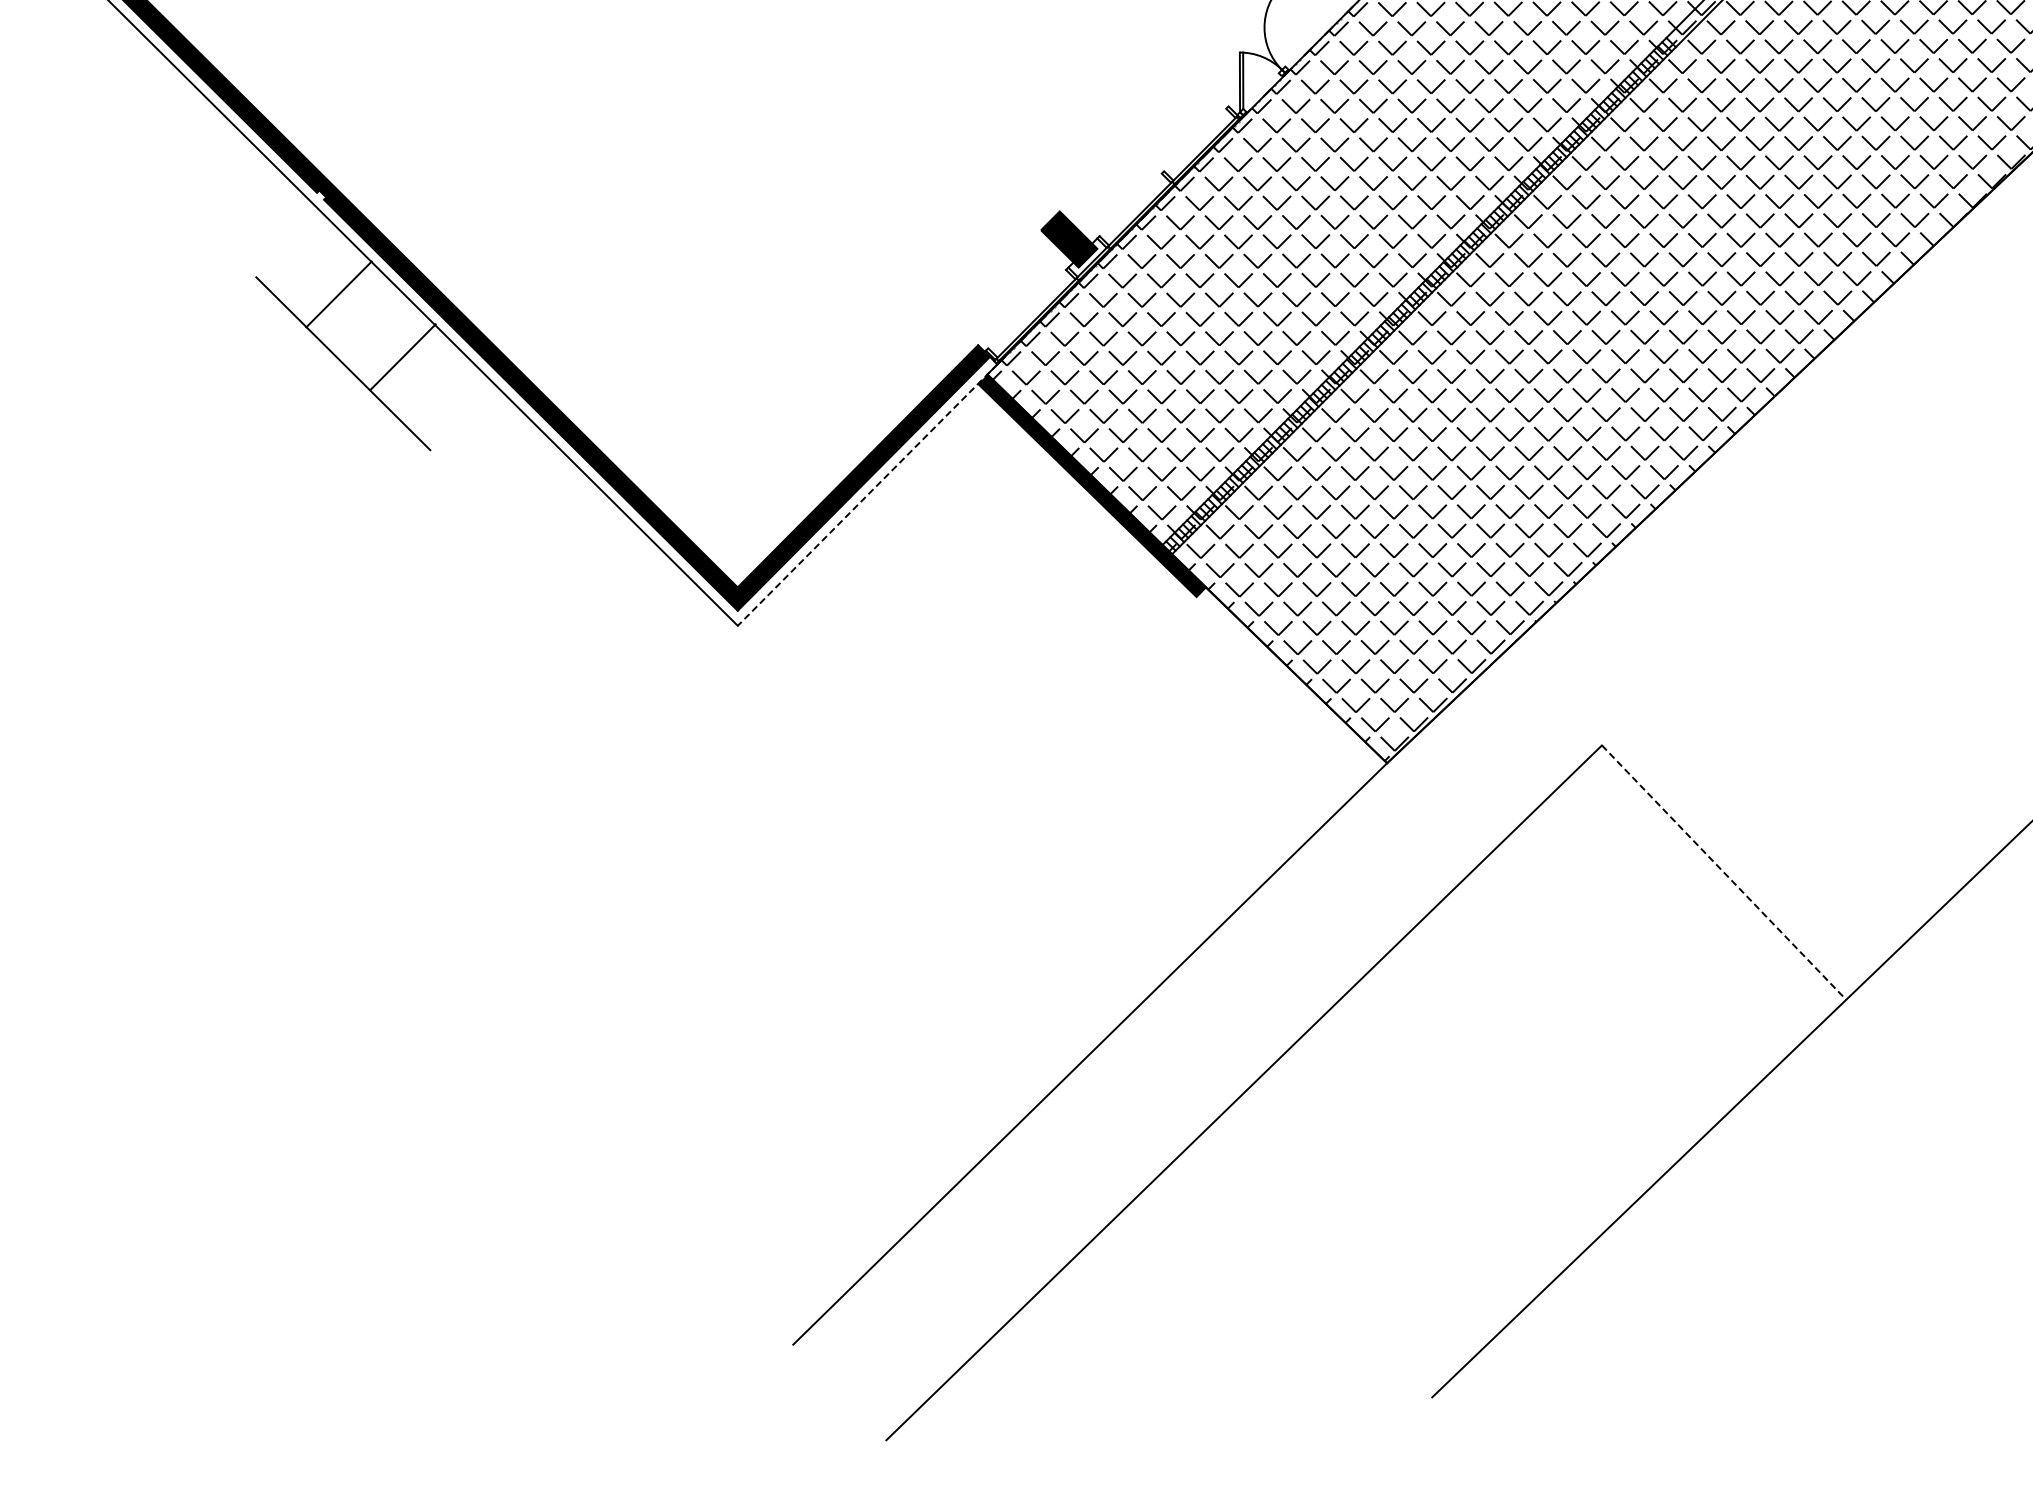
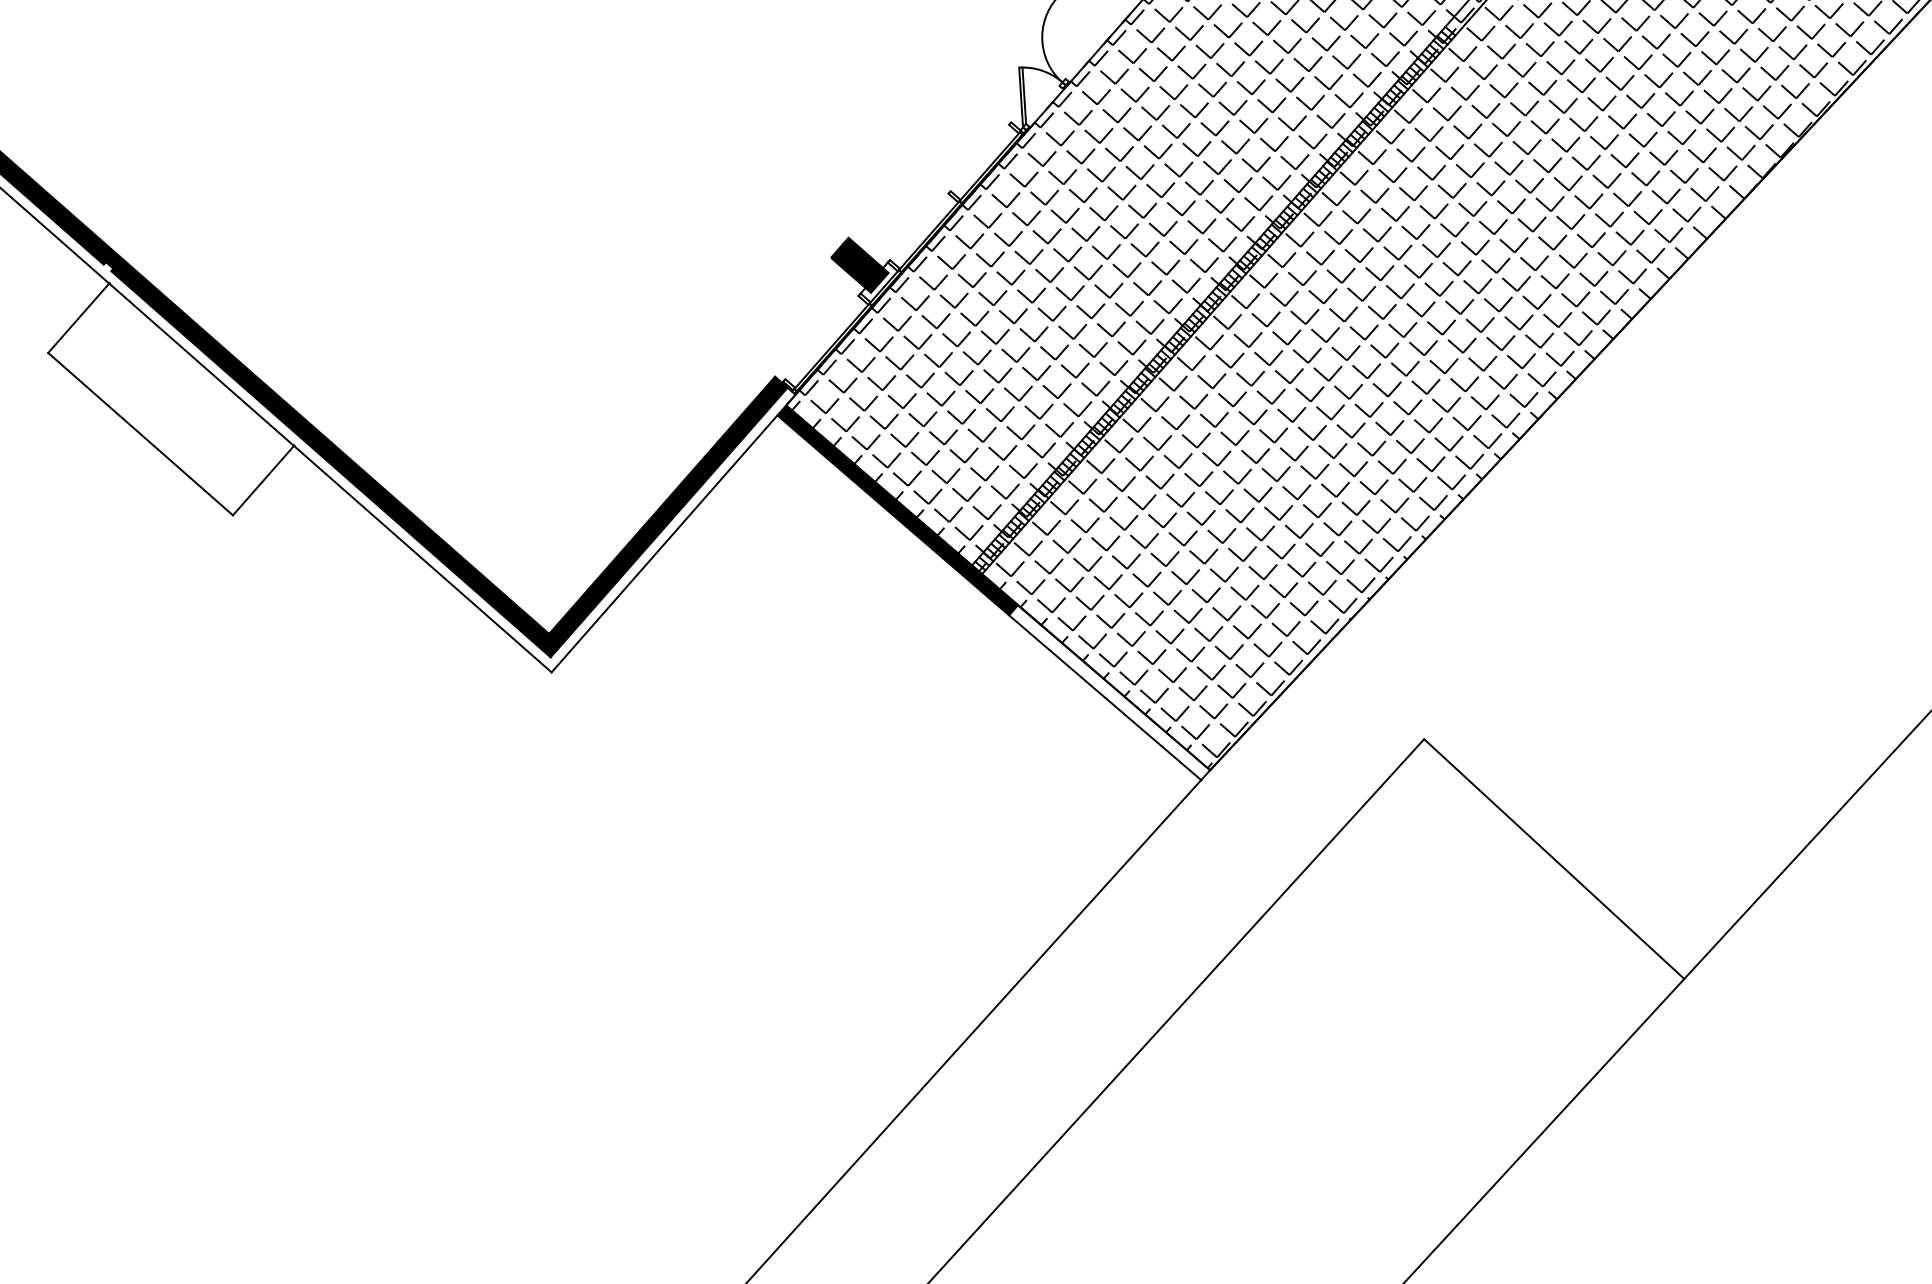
line: (338, 294) -> (78, 318), moved
line: (402, 357) -> (263, 480), moved
line: (867, 495) -> (673, 533), dashed -> solid
line: (1286, 684) -> (1104, 697), added
line: (1724, 873) -> (1554, 859), dashed -> solid

